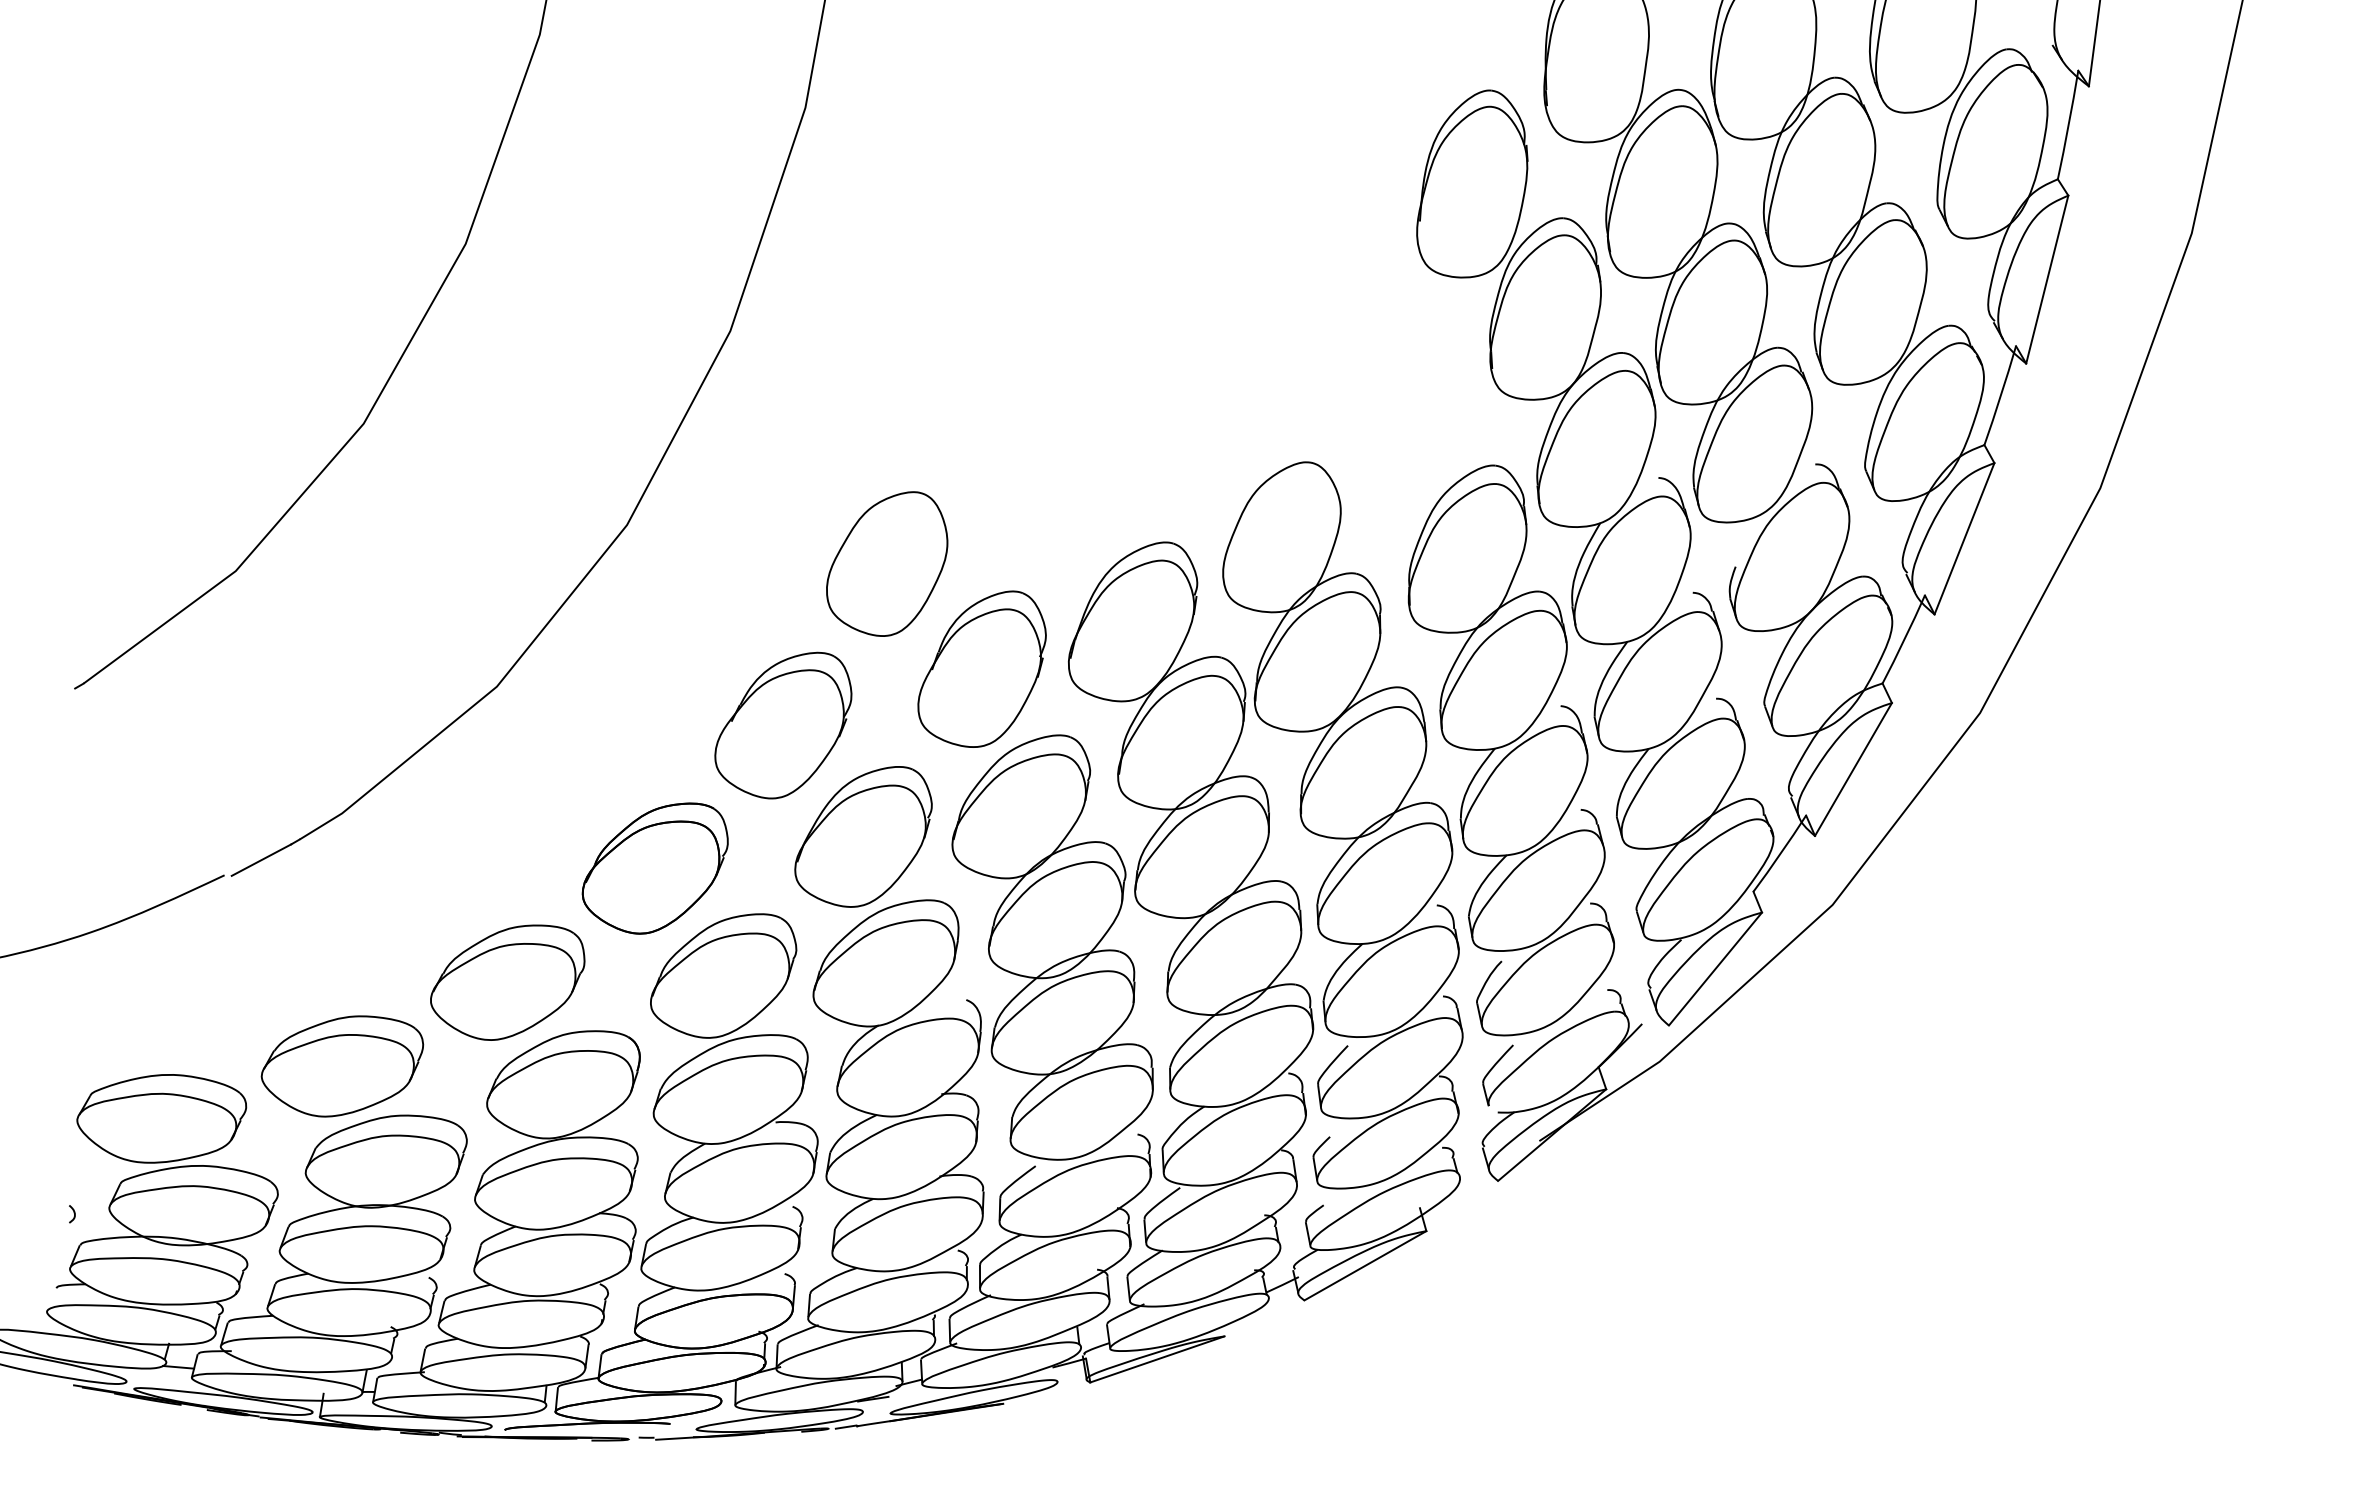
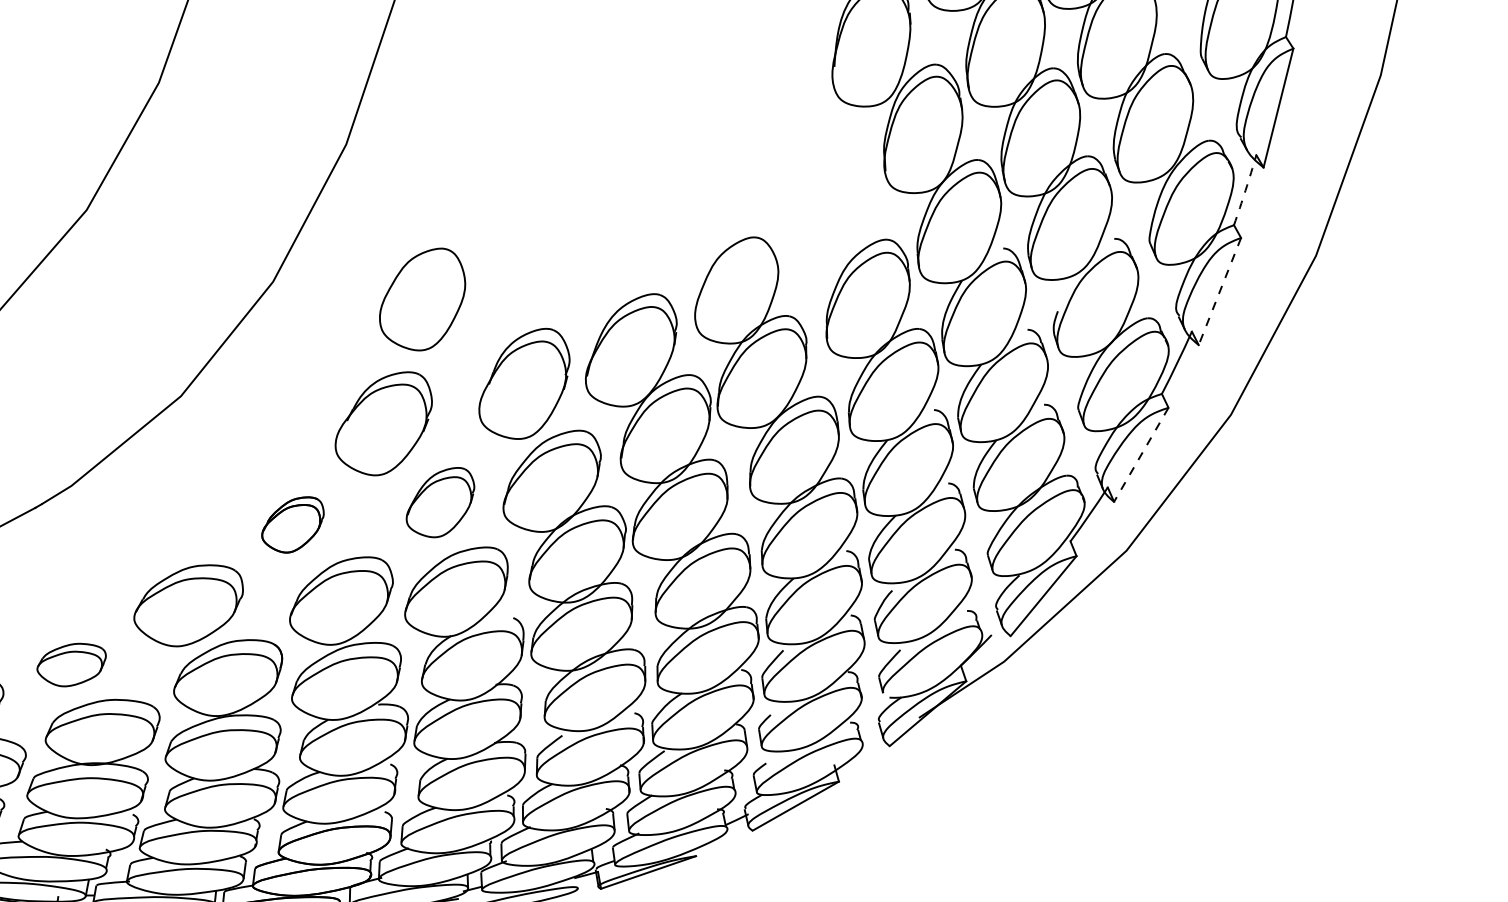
arc: (2000, 395) -> (1245, 190), solid -> dashed
line: (1964, 539) -> (1219, 292), solid -> dashed
part: (887, 563) -> (422, 299), moved
line: (1853, 769) -> (1141, 454), solid -> dashed
part: (863, 836) -> (440, 502), size x0.7
part: (654, 868) -> (292, 524), size x0.6
part: (342, 1066) -> (71, 665), size x0.6

